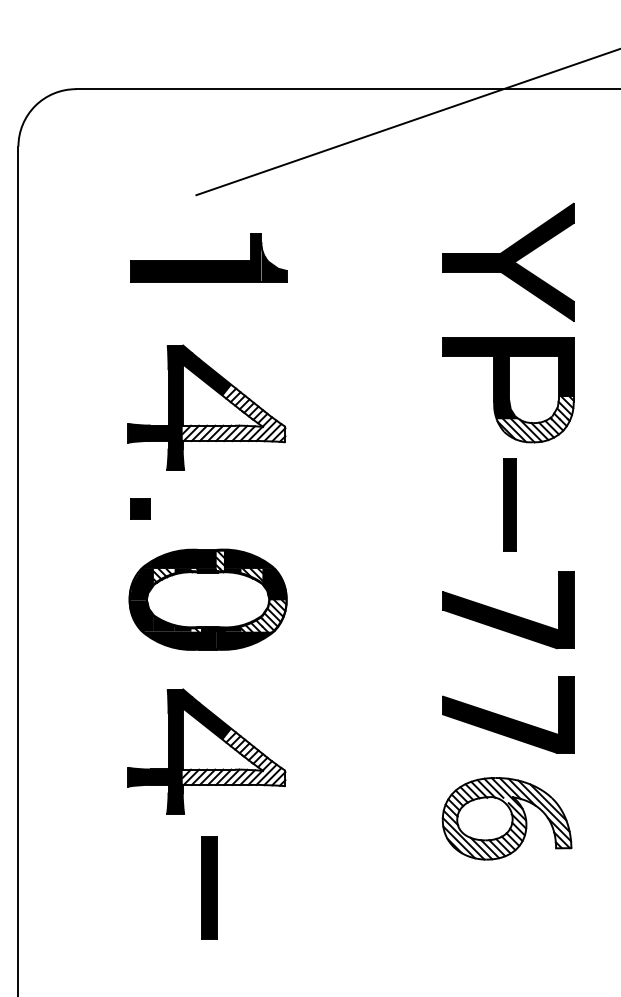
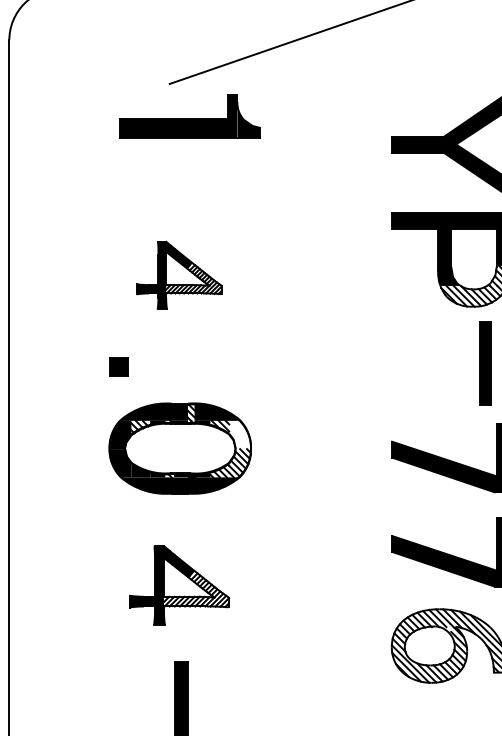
part: (208, 257) -> (189, 115), moved
part: (206, 407) -> (178, 275), size x0.6
part: (509, 504) -> (484, 362), moved
fill: (274, 584) -> (240, 434), removed
part: (206, 751) -> (178, 585), size x0.7

